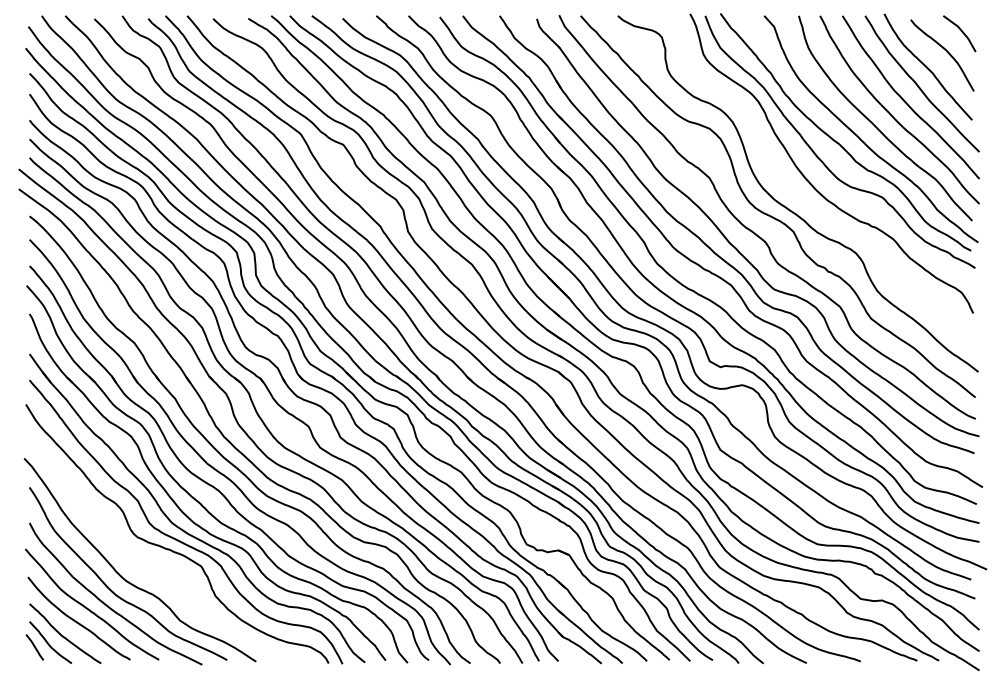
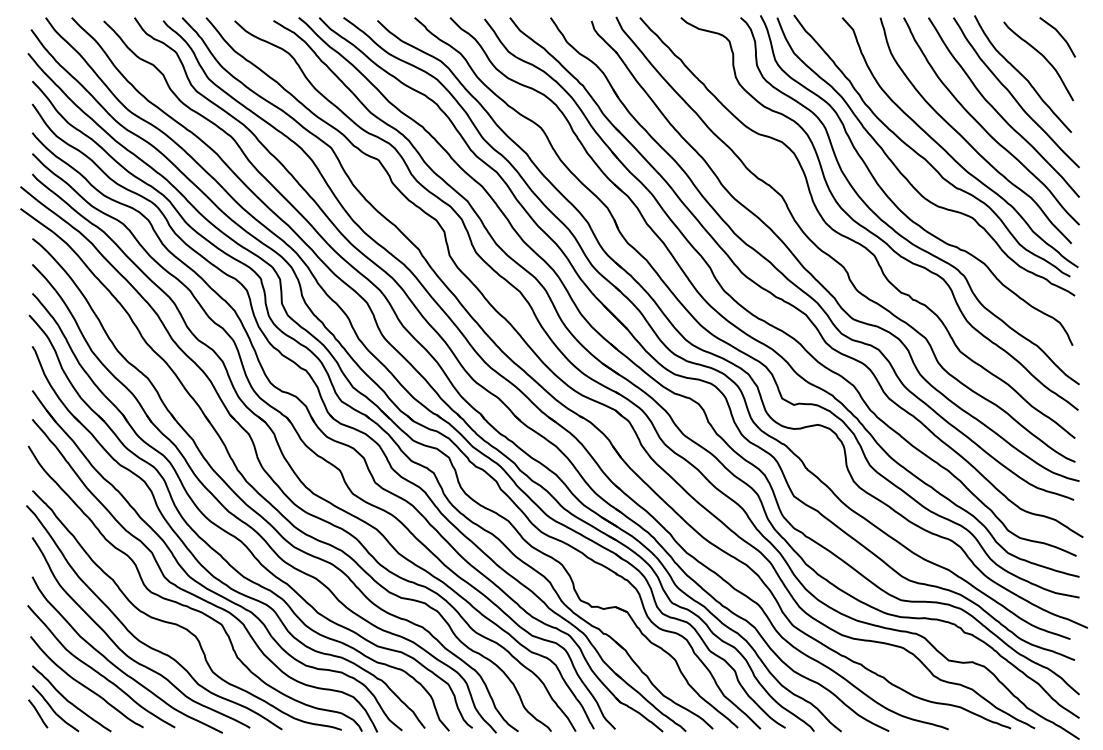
curve: (808, 205) -> (891, 226), added
curve: (164, 567) -> (181, 625), added

